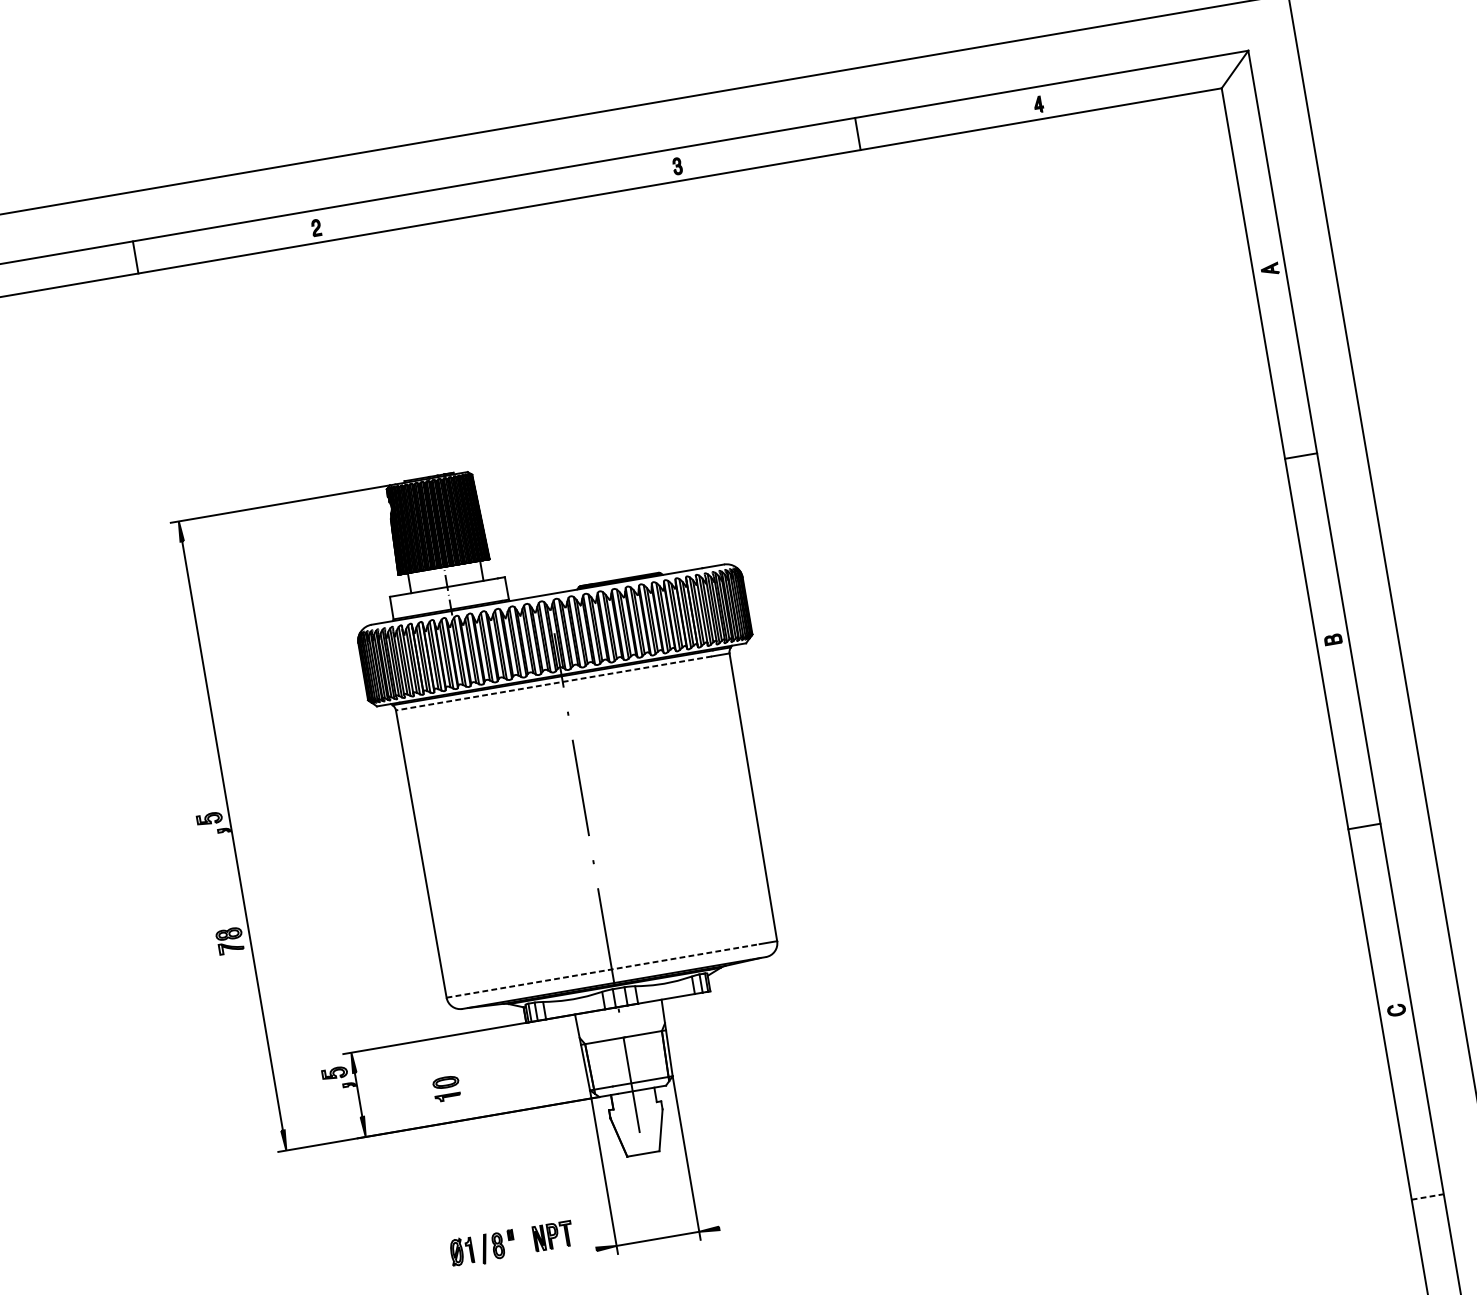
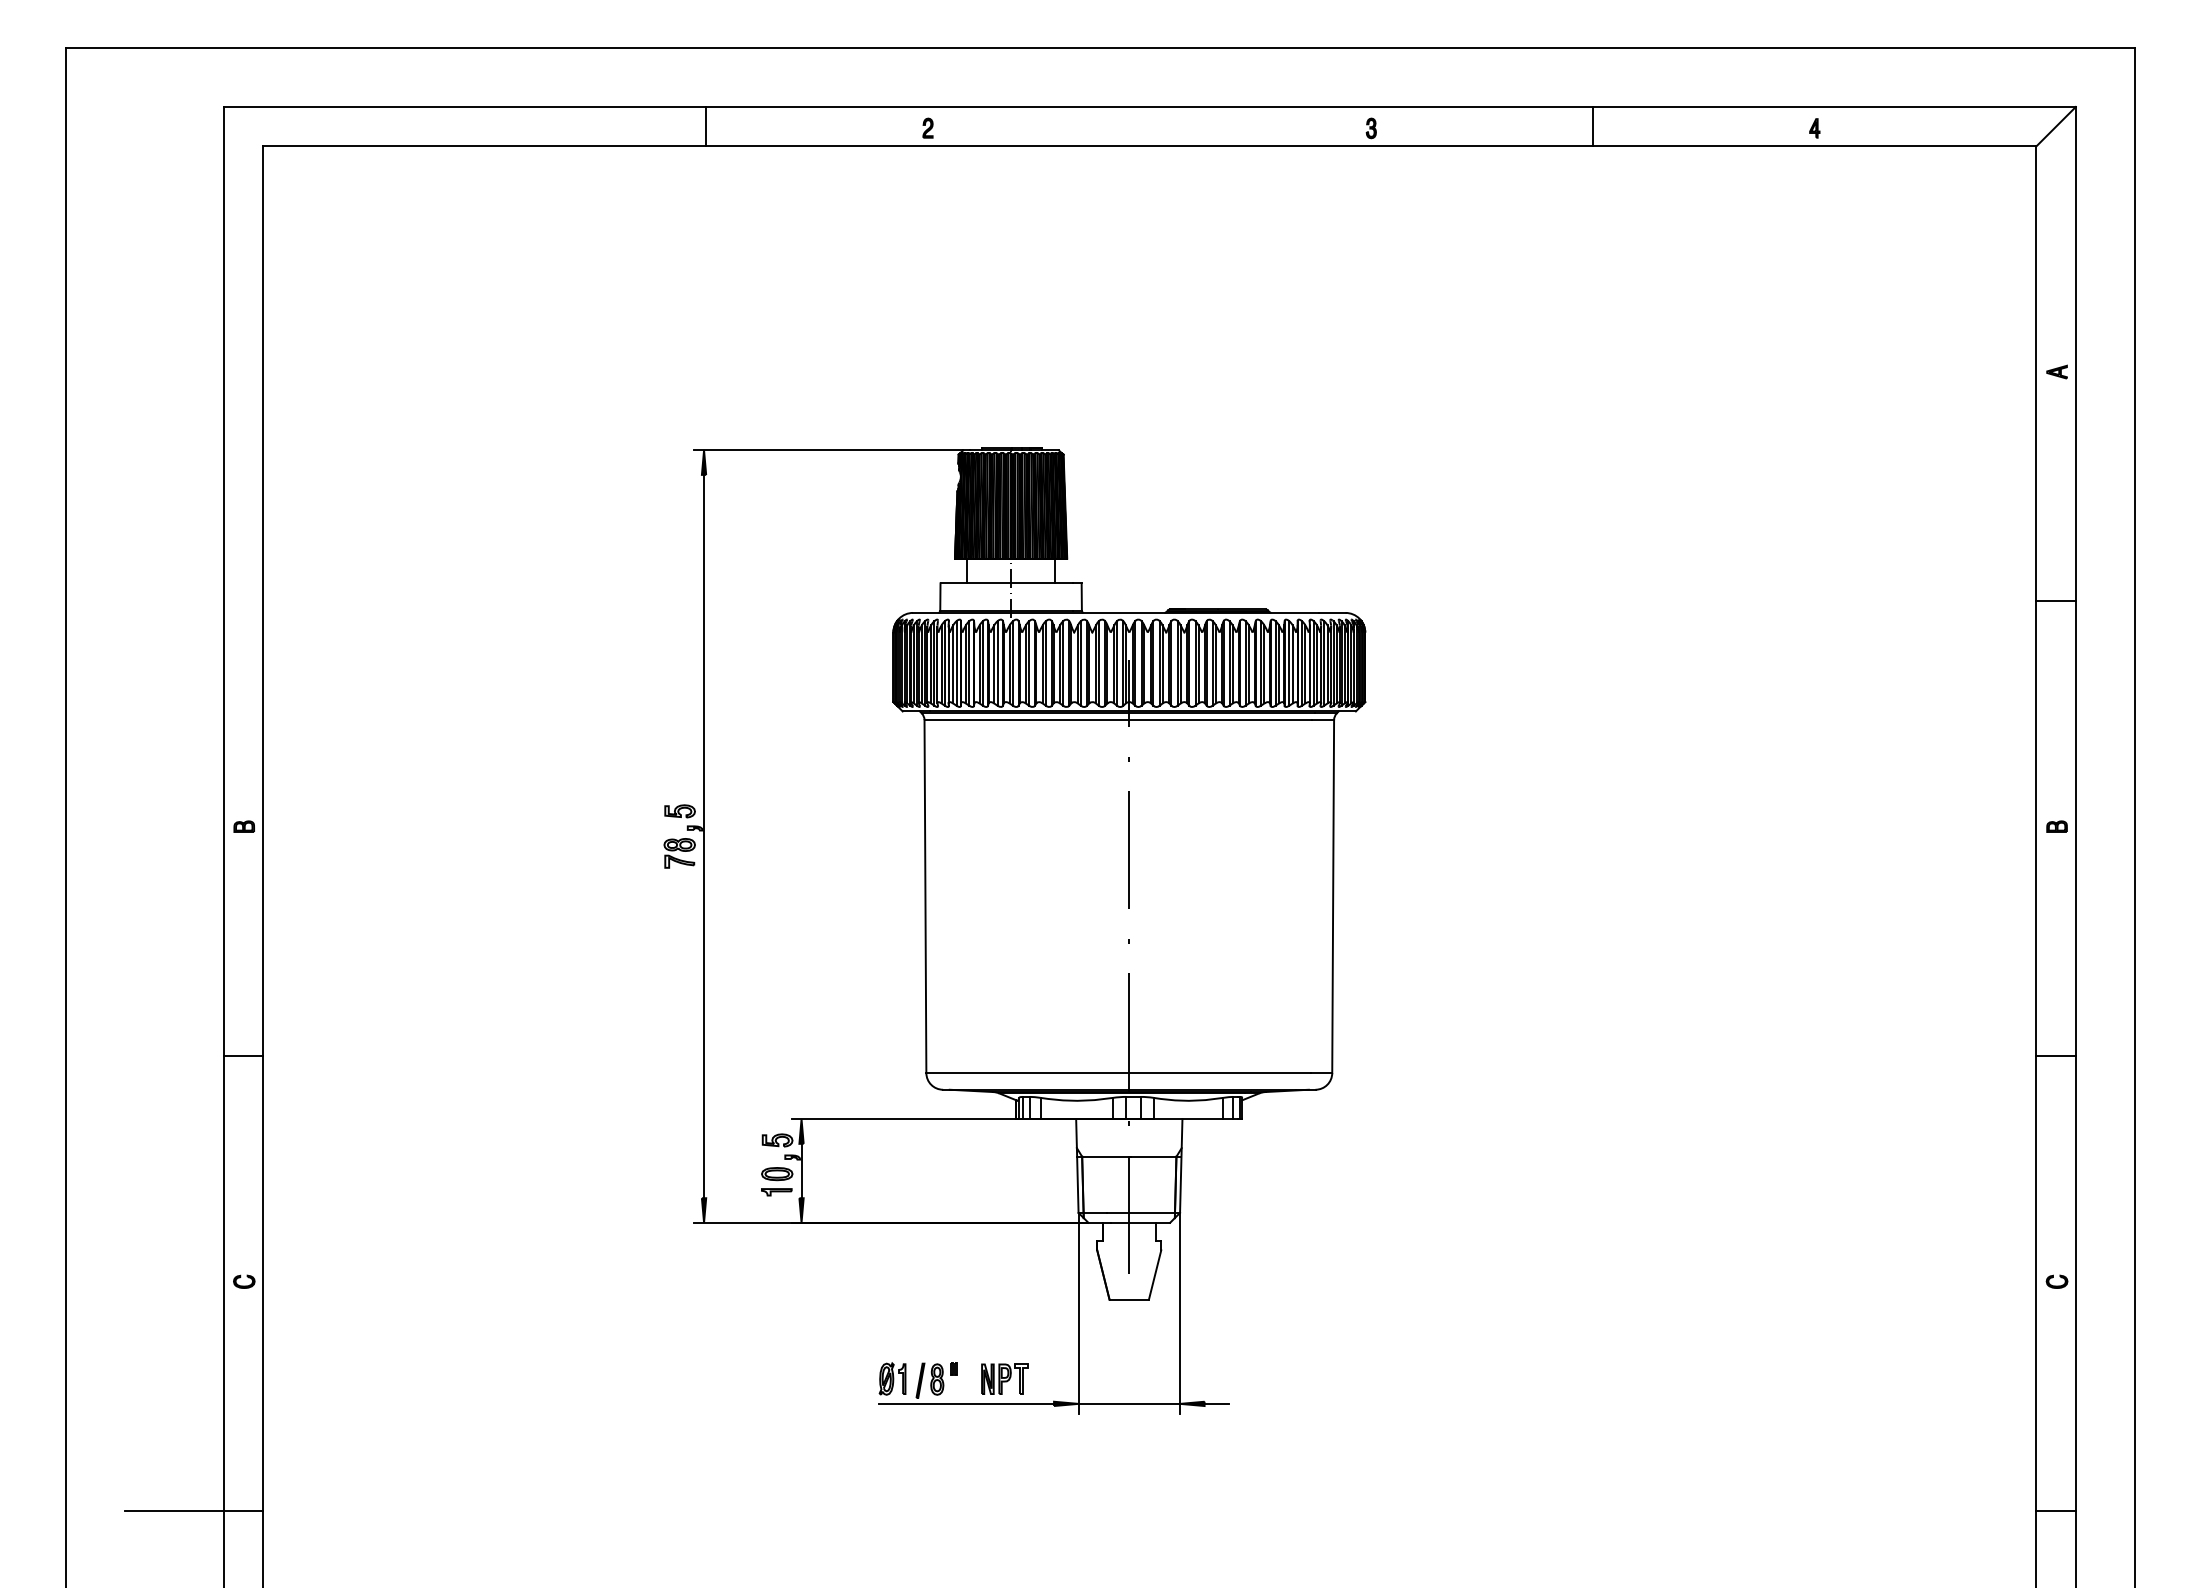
line: (554, 683) -> (1118, 720), dashed -> solid
part: (229, 941) -> (679, 853), moved
line: (603, 971) -> (1119, 1073), dashed -> solid
part: (447, 1088) -> (777, 1181), moved
line: (1427, 1196) -> (2056, 1510), dashed -> solid
line: (728, 1226) -> (1216, 1403), added
line: (525, 1261) -> (966, 1403), added

